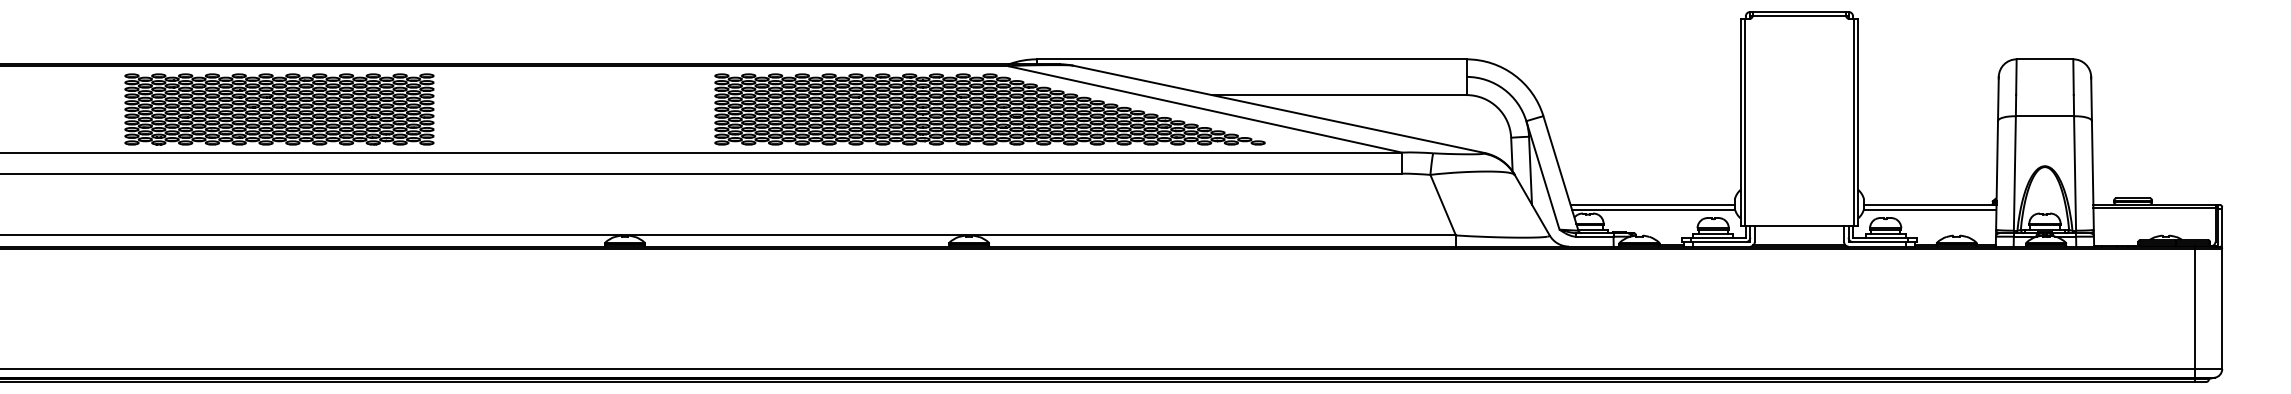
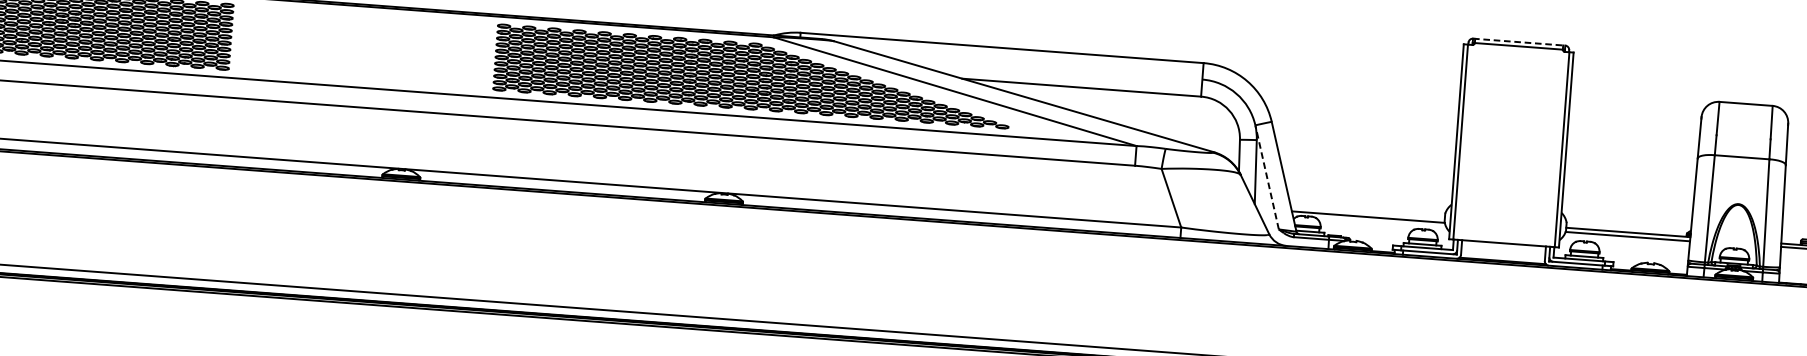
line: (1799, 11) -> (1519, 41), solid -> dashed
line: (1542, 175) -> (1266, 177), solid -> dashed
line: (1652, 205) -> (1367, 213), removed

